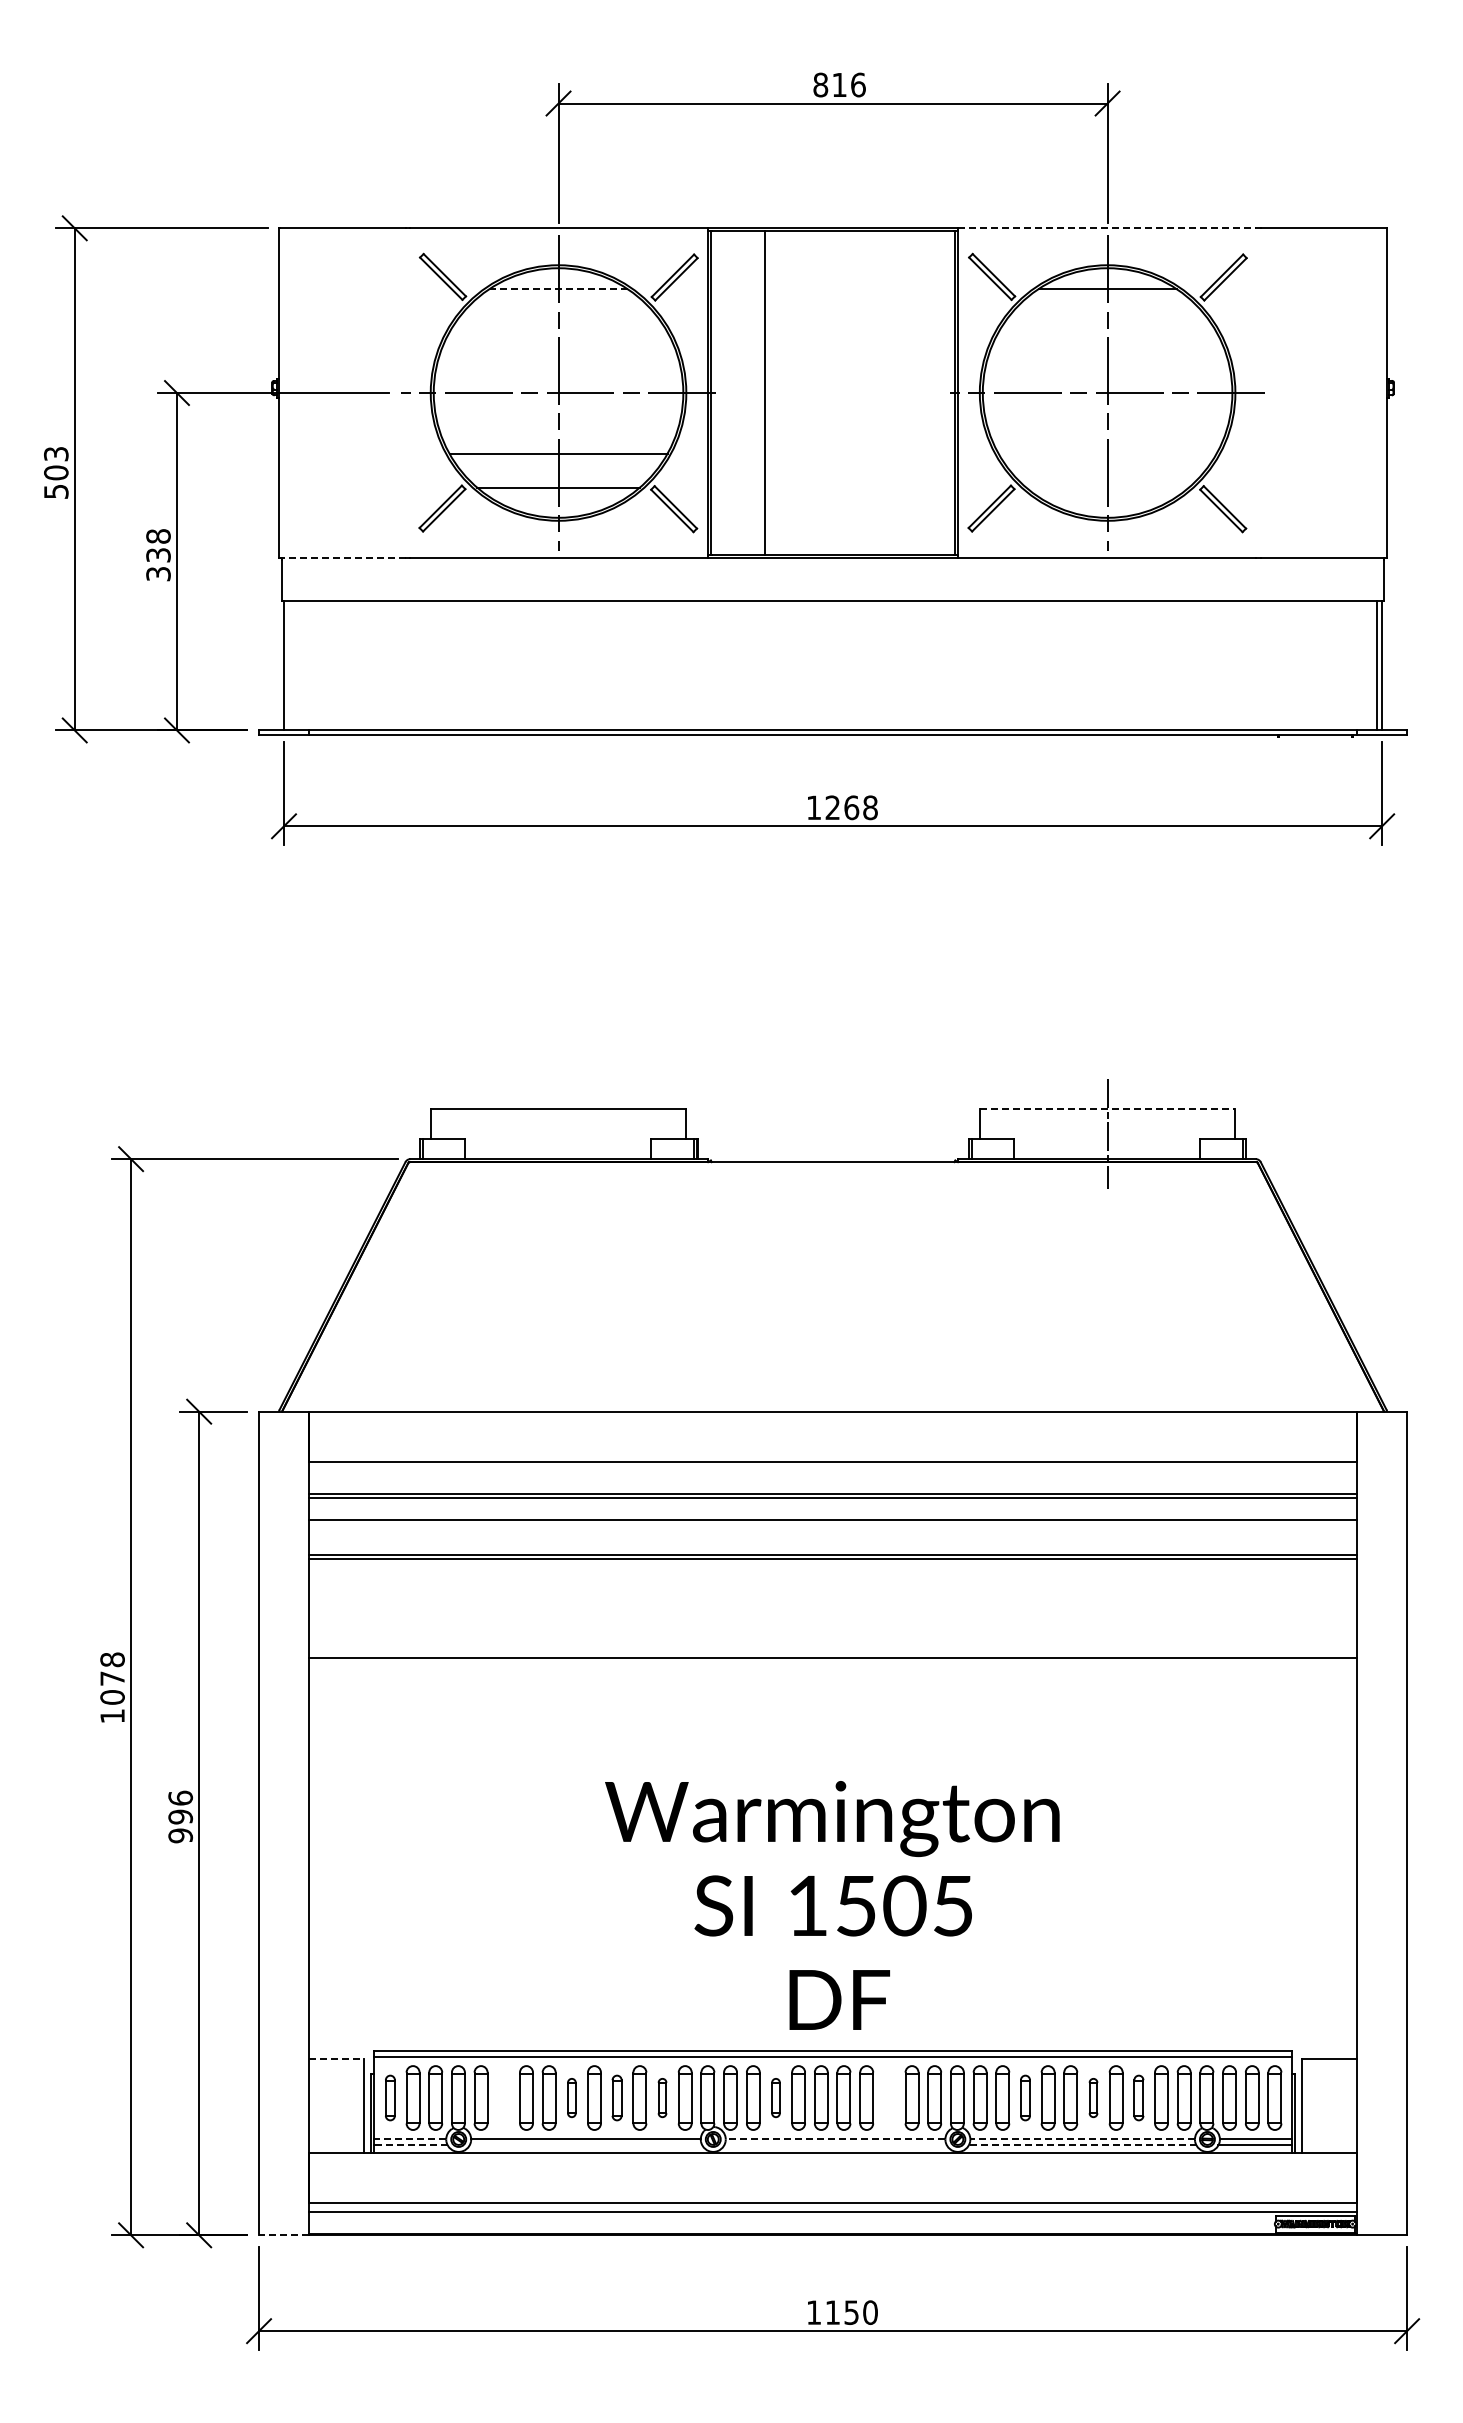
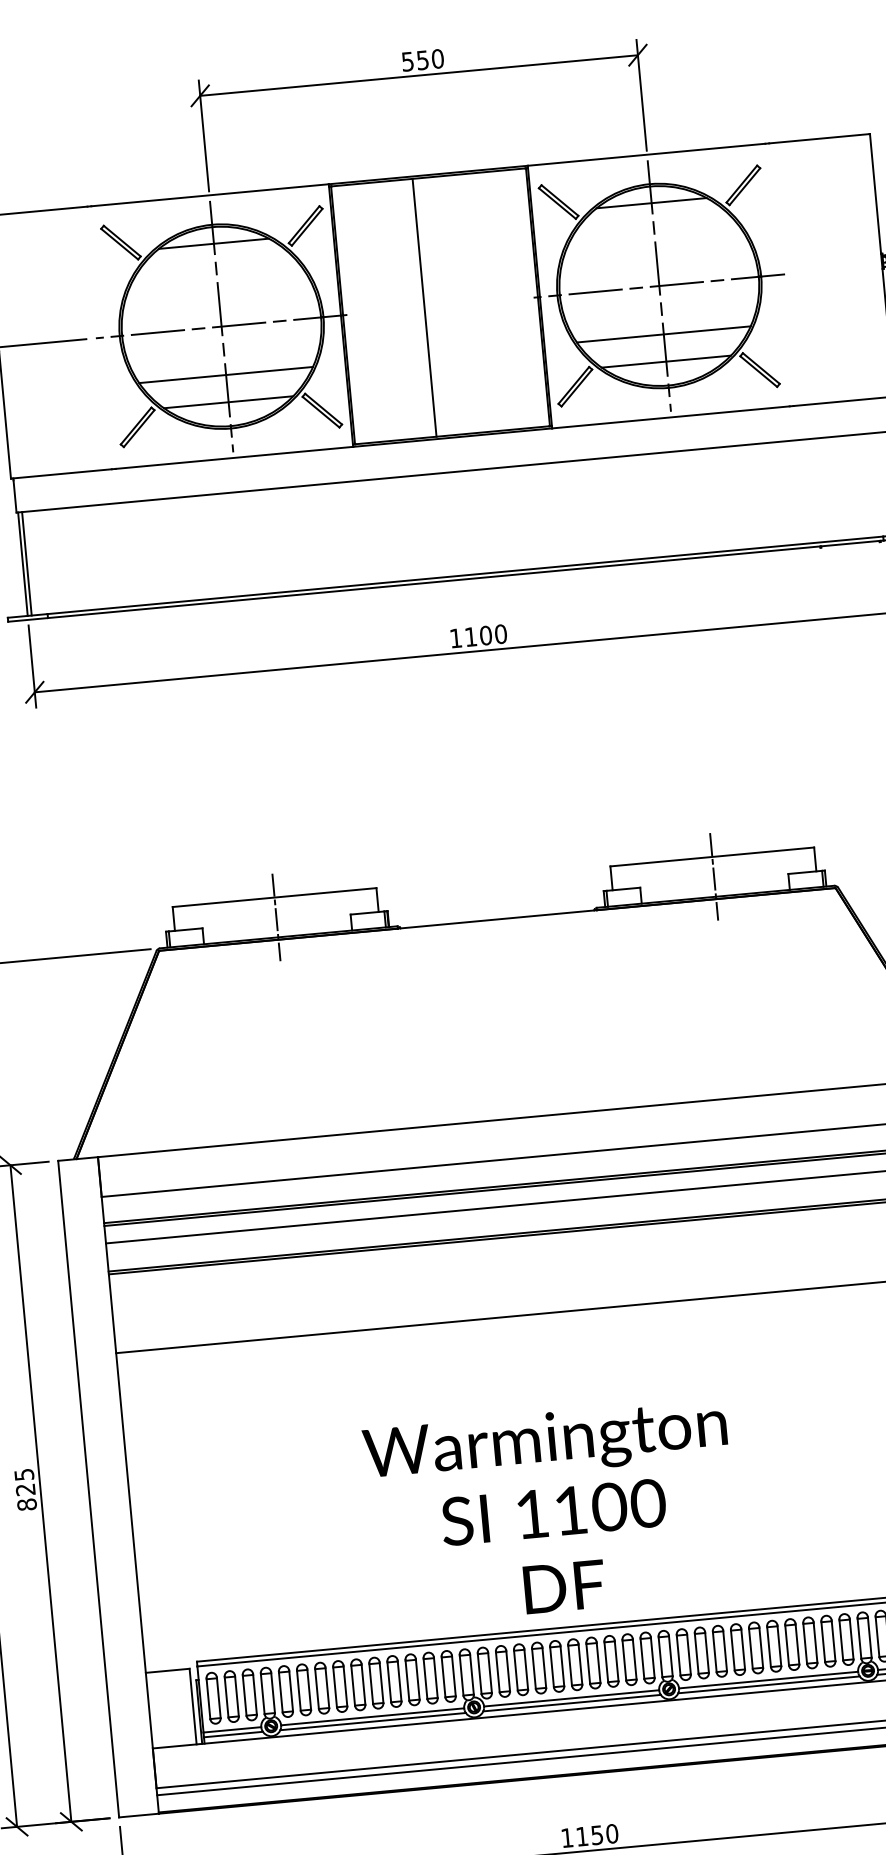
text: (839, 84) -> (422, 59), 816 -> 550
line: (1106, 228) -> (646, 154), dashed -> solid
line: (558, 289) -> (213, 244), dashed -> solid
line: (765, 392) -> (424, 307), moved
line: (1107, 453) -> (663, 334), added
line: (1107, 487) -> (666, 361), added
line: (342, 557) -> (61, 473), dashed -> solid
line: (289, 665) -> (27, 563), added
text: (851, 807) -> (485, 635), 1268 -> 1100
line: (1107, 1109) -> (712, 857), dashed -> solid
line: (558, 1134) -> (276, 917), added
text: (180, 1816) -> (25, 1489), 996 -> 825
text: (906, 1905) -> (610, 1506), 1505 -> 1100
line: (336, 2058) -> (167, 1670), dashed -> solid
part: (390, 2097) -> (213, 1697), size x1.43
part: (503, 2097) -> (303, 1689), added
part: (571, 2097) -> (358, 1684), size x1.67
part: (616, 2097) -> (393, 1681), size x1.43
part: (662, 2097) -> (430, 1677), size x1.67
part: (775, 2097) -> (520, 1669), size x1.67
part: (889, 2097) -> (611, 1660), added
part: (1025, 2097) -> (719, 1650), size x1.43
part: (1093, 2097) -> (774, 1645), size x1.67
part: (1138, 2097) -> (810, 1642), size x1.43
line: (409, 2139) -> (231, 1729), dashed -> solid
line: (835, 2139) -> (571, 1698), dashed -> solid
line: (1082, 2139) -> (768, 1680), dashed -> solid
line: (410, 2145) -> (233, 1734), dashed -> solid
line: (585, 2145) -> (372, 1721), added
line: (835, 2145) -> (572, 1703), added
line: (1082, 2145) -> (768, 1684), dashed -> solid
line: (284, 2235) -> (139, 1815), dashed -> solid

